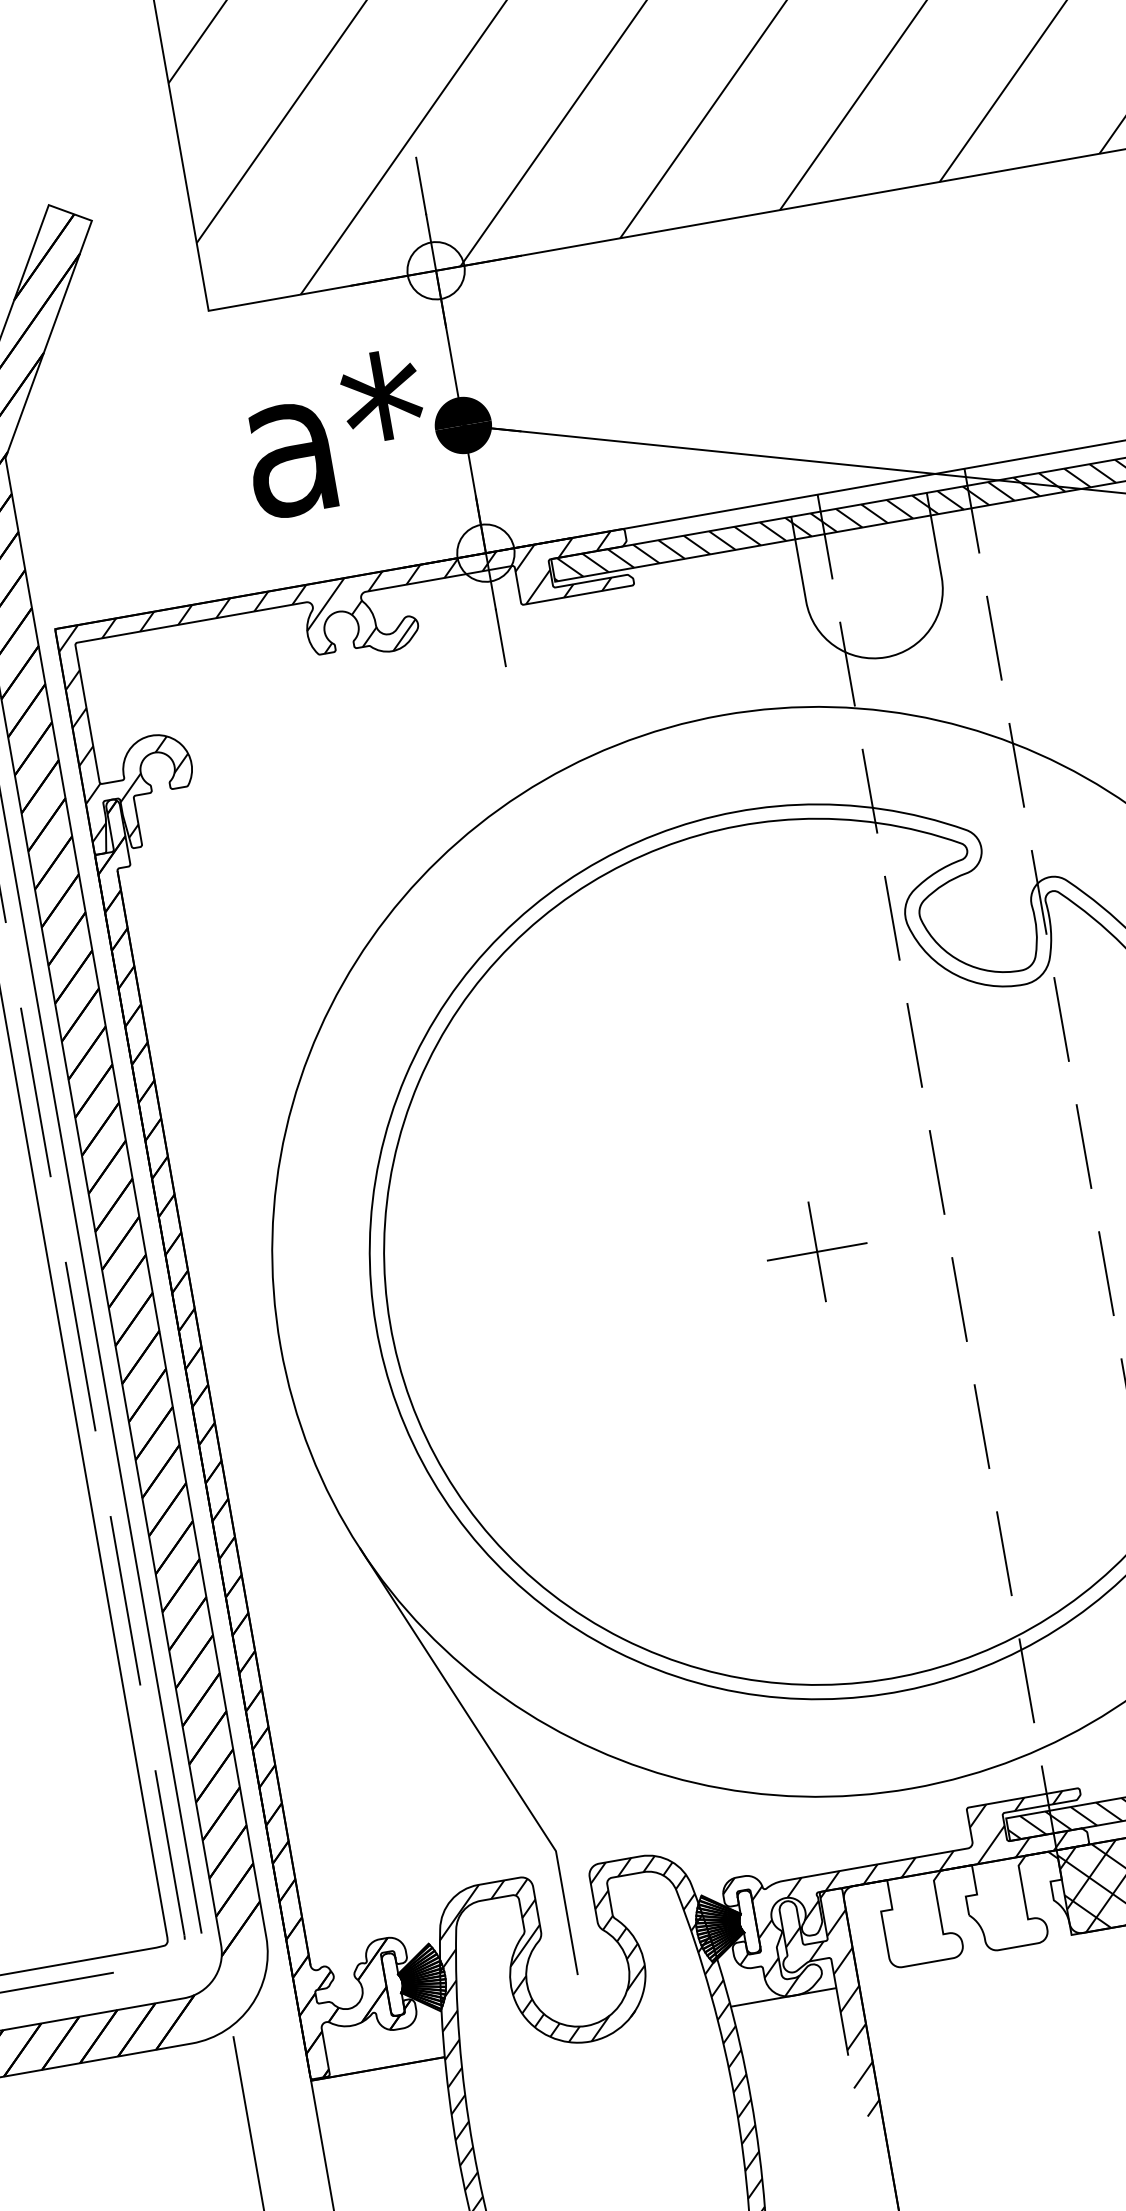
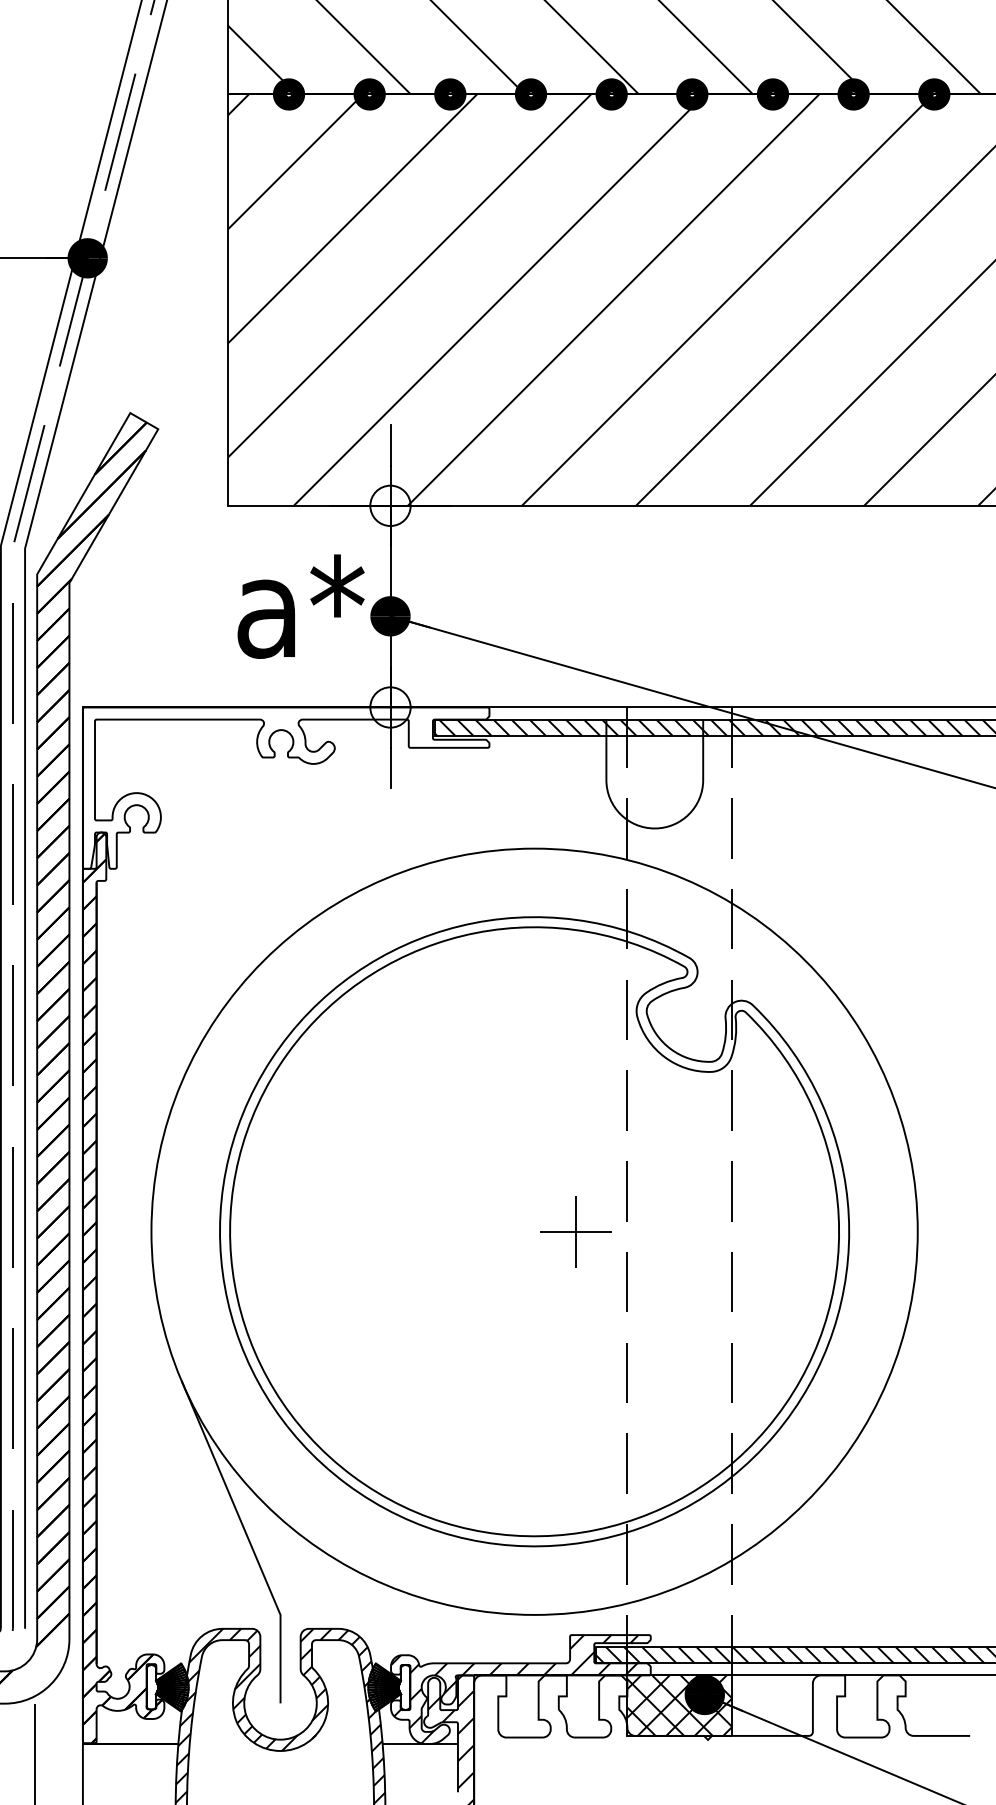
hatch: (350, 688) -> (280, 784), removed
part: (816, 1251) -> (575, 1231), moved

